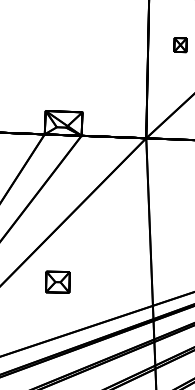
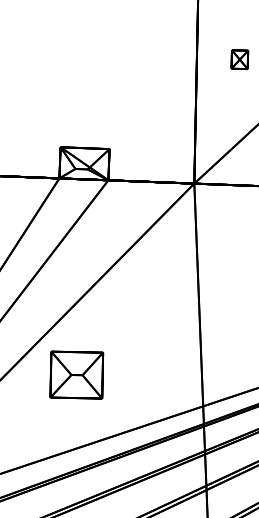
part: (57, 281) -> (76, 373), size x1.67

